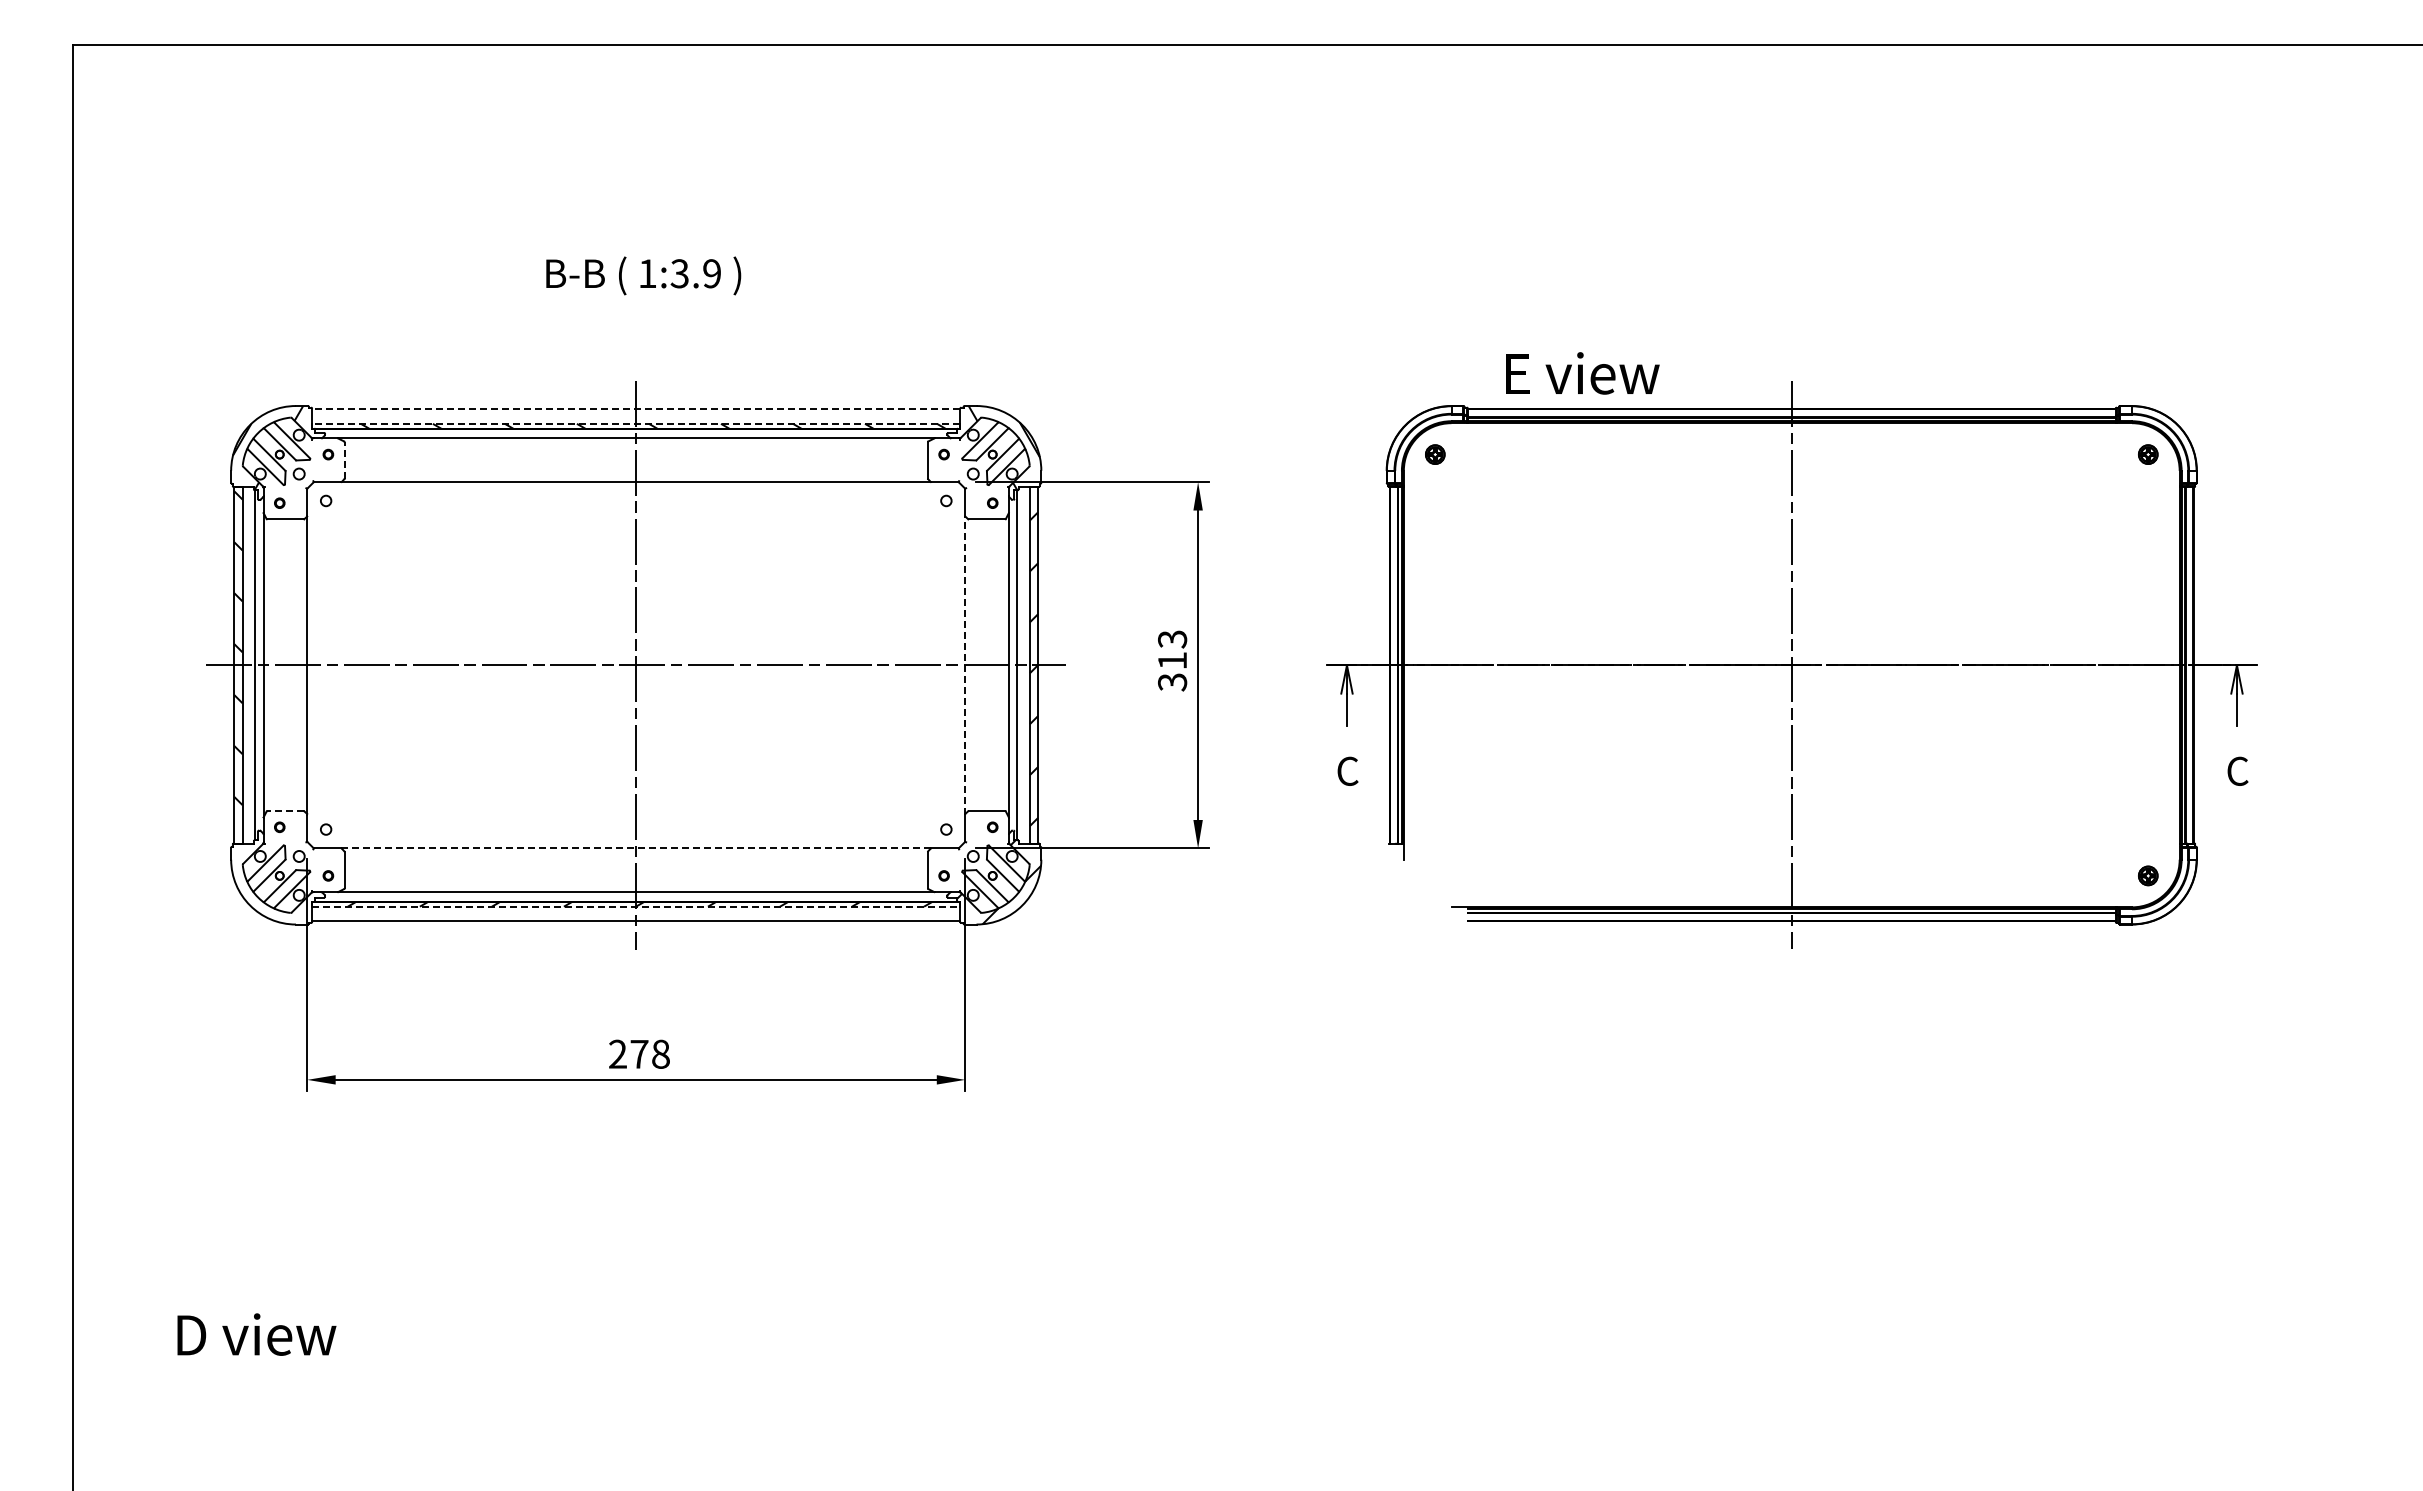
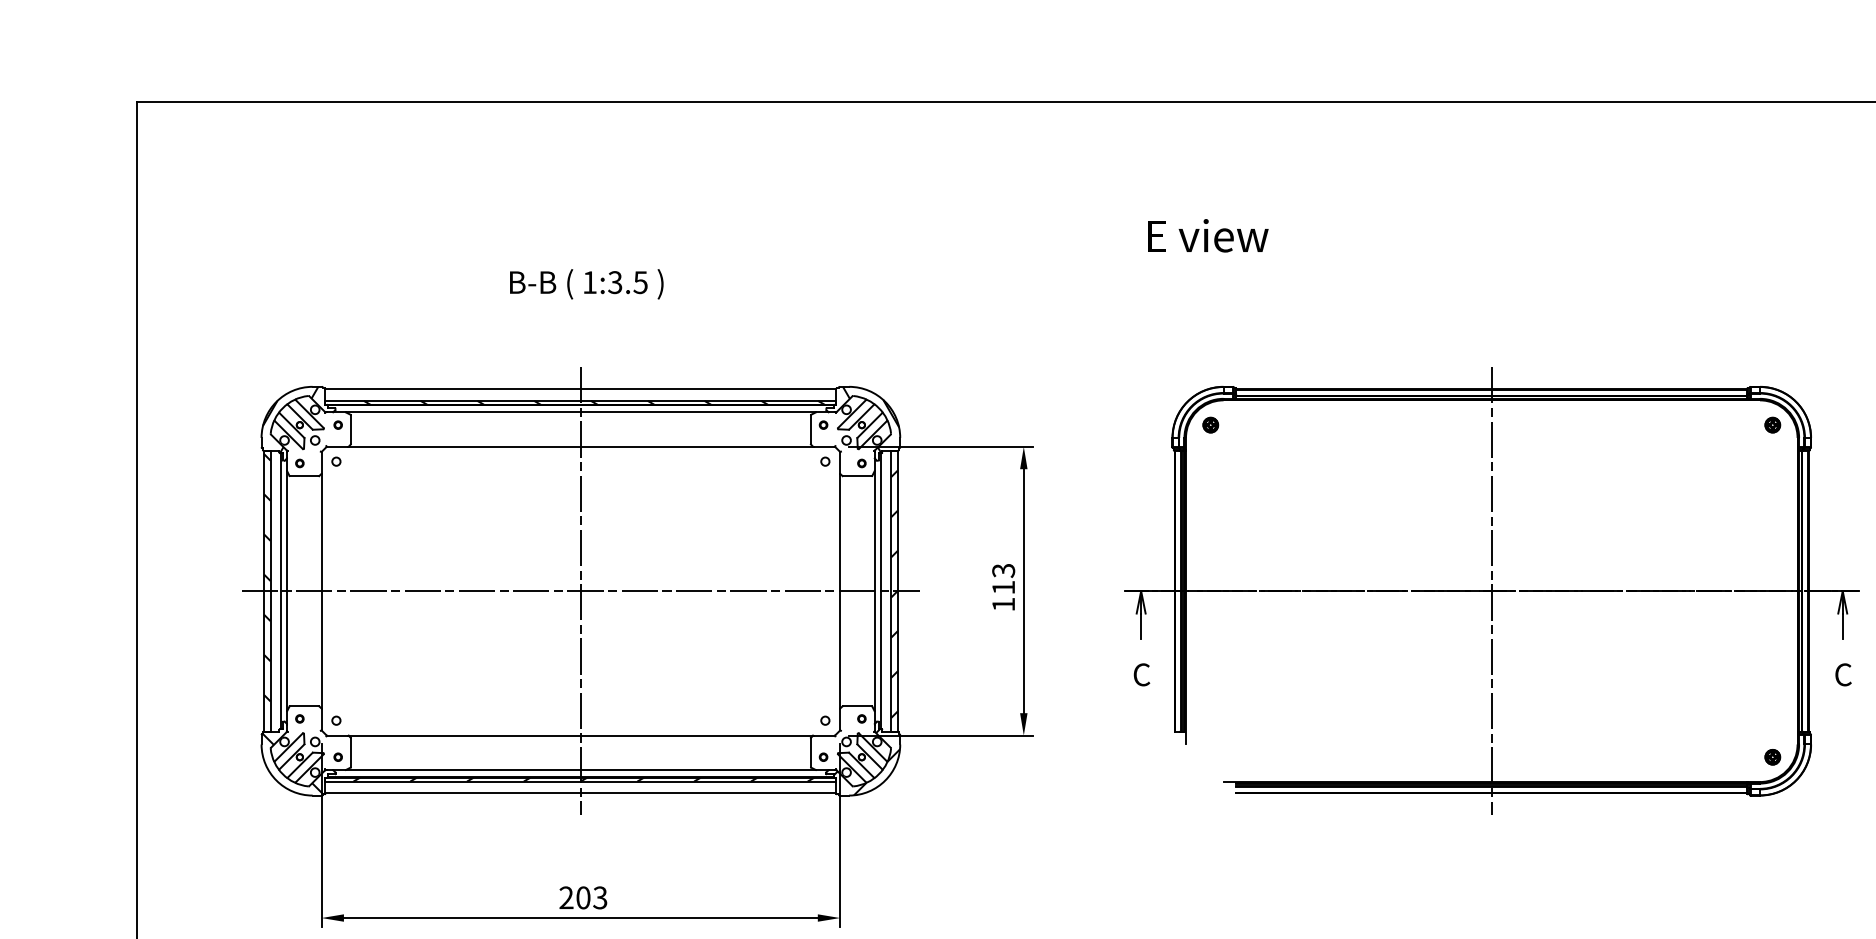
text: (711, 273) -> (640, 282), 1:3.9 -> 1:3.5
text: (1582, 373) -> (1207, 235), moved
line: (635, 409) -> (580, 389), dashed -> solid
line: (635, 423) -> (580, 400), dashed -> solid
line: (344, 459) -> (350, 428), dashed -> solid
line: (965, 664) -> (840, 590), dashed -> solid
text: (1172, 682) -> (1003, 604), 313 -> 113
line: (285, 811) -> (304, 706), dashed -> solid
line: (636, 848) -> (581, 735), dashed -> solid
hatch: (270, 884) -> (292, 764), added
line: (636, 906) -> (581, 781), dashed -> solid
text: (649, 1053) -> (591, 897), 278 -> 203

